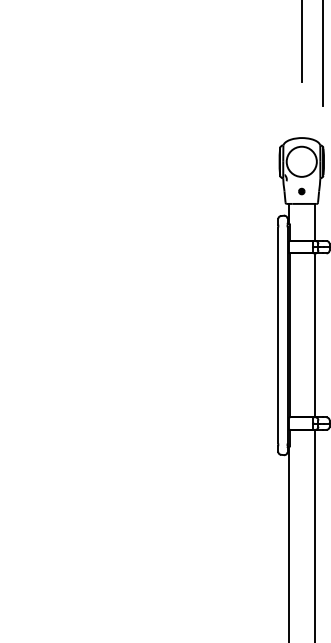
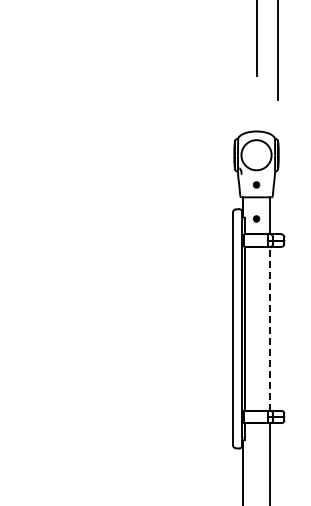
part: (301, 225) -> (256, 218), added
line: (315, 334) -> (270, 327), solid -> dashed

